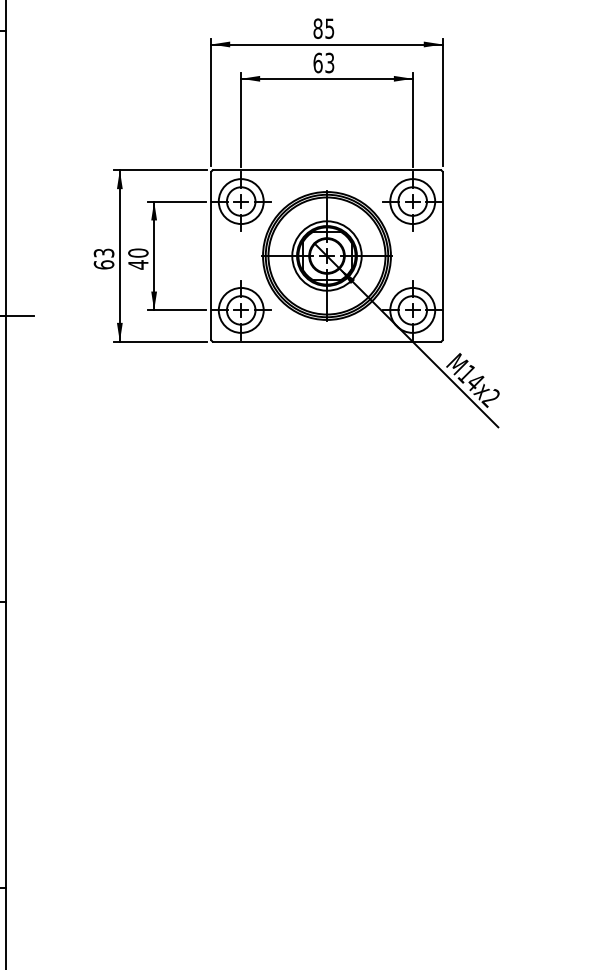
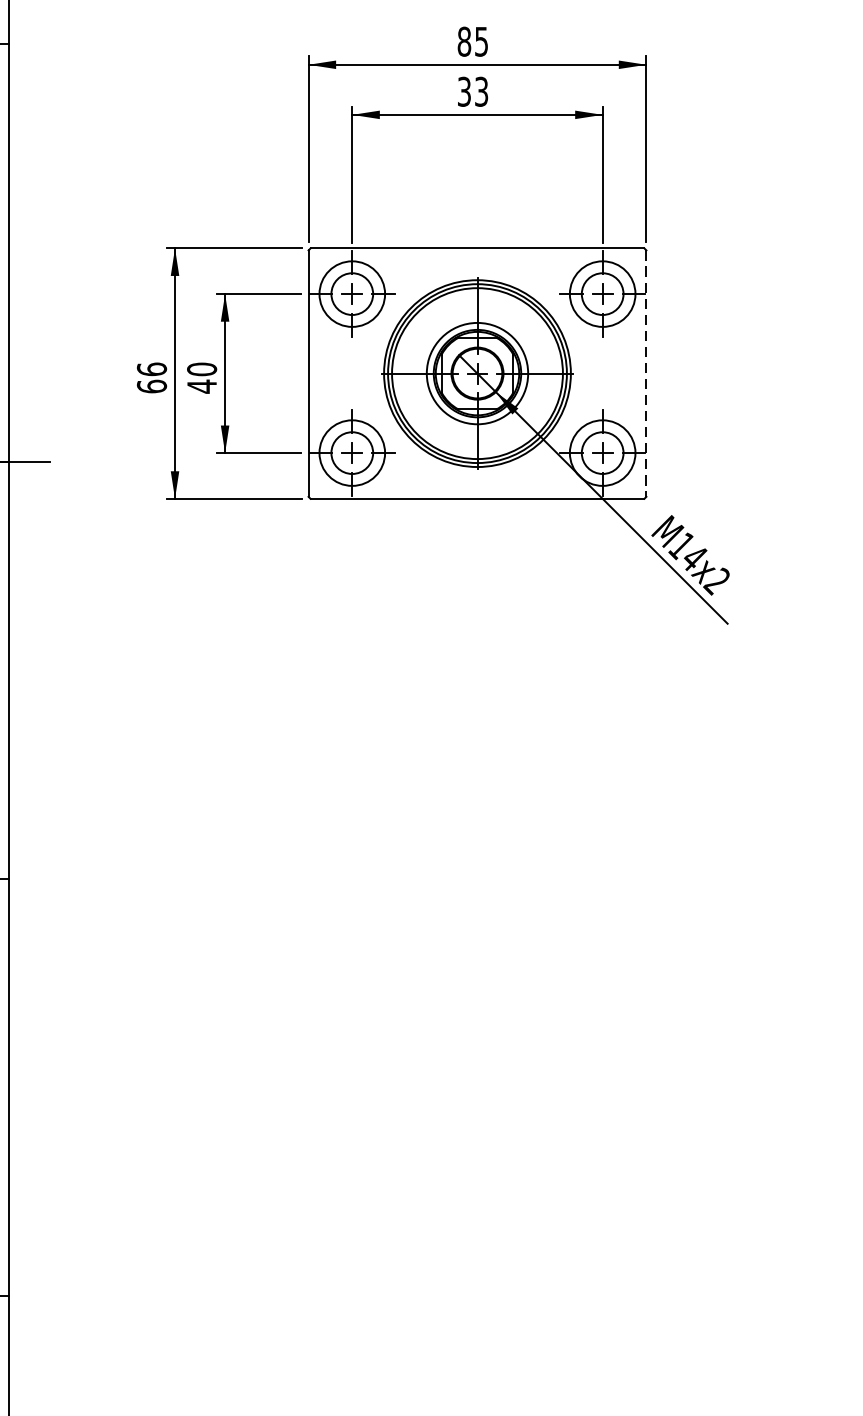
text: (317, 62) -> (463, 91), 63 -> 33
text: (103, 252) -> (151, 368), 63 -> 66
line: (442, 256) -> (646, 374), solid -> dashed

